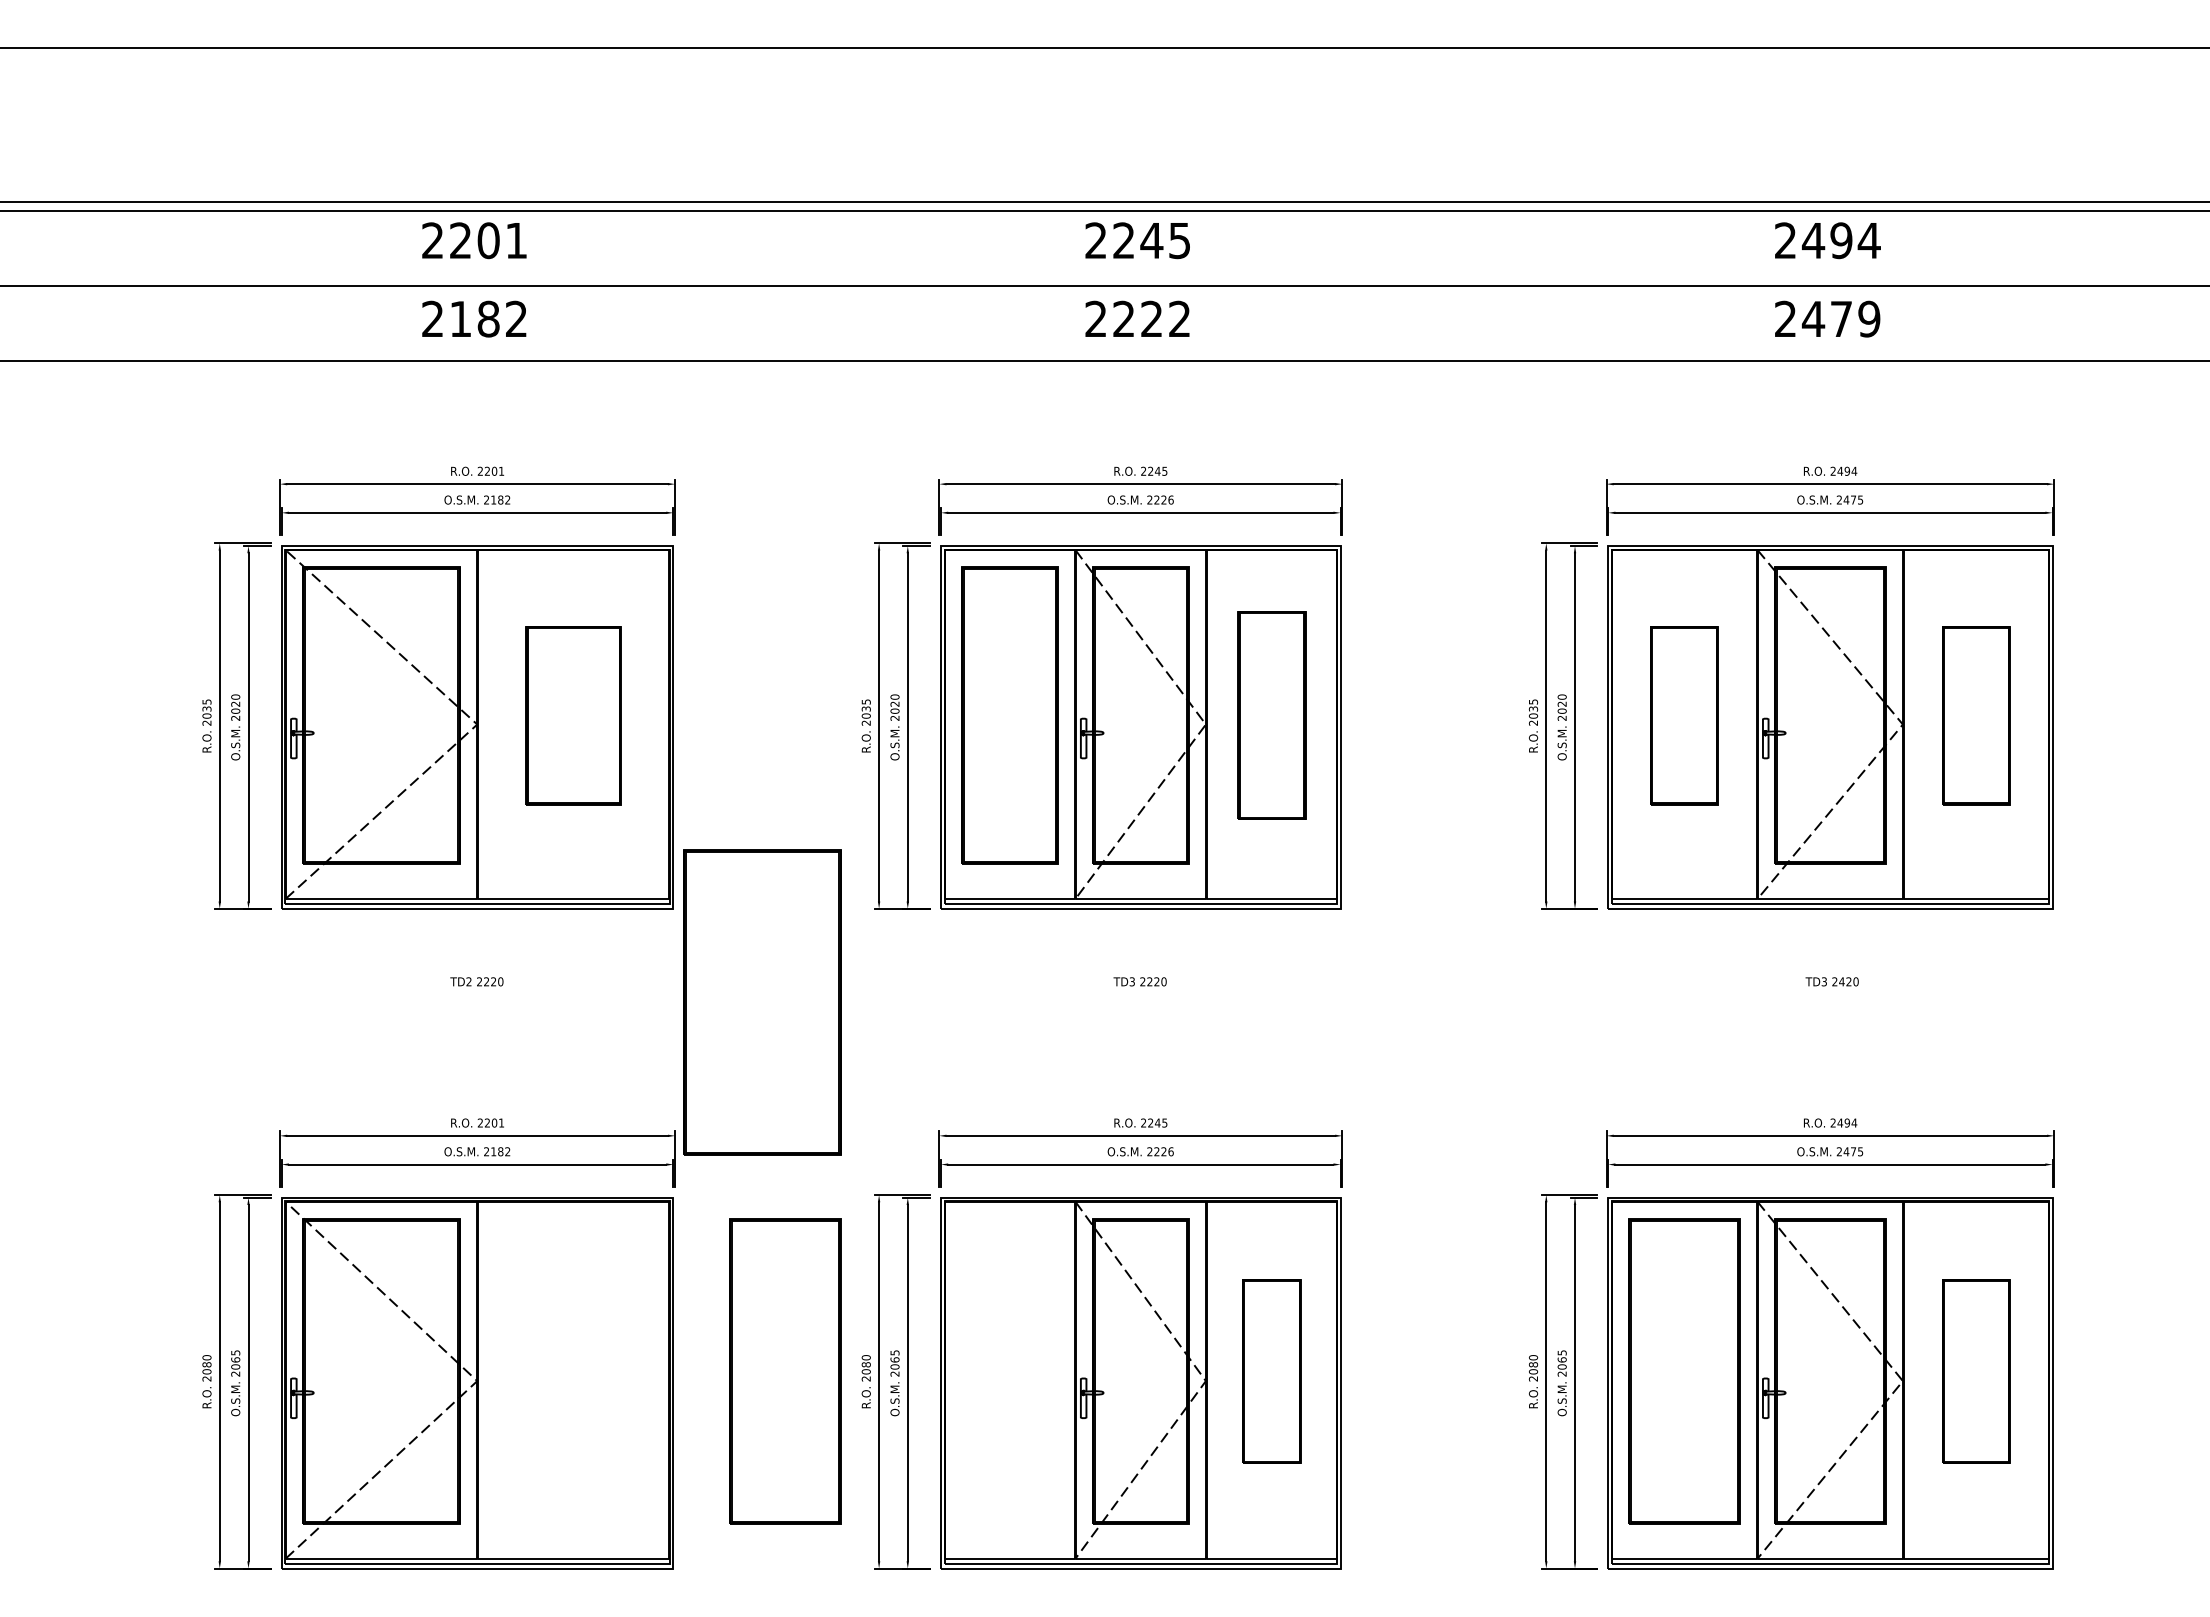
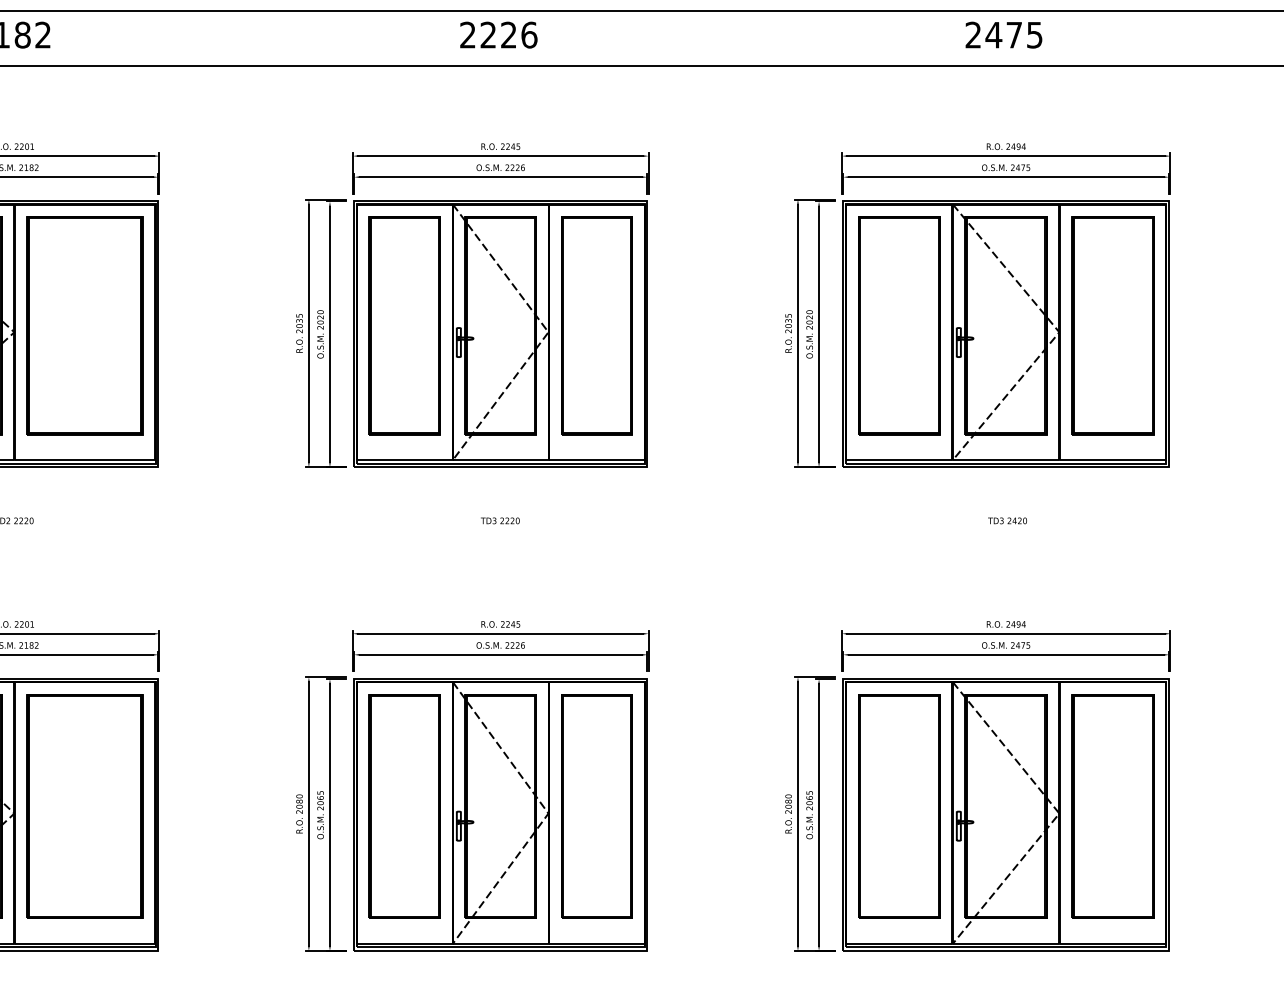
text: (1180, 318) -> (529, 34), 2222 -> 2226
text: (1869, 318) -> (1034, 34), 2479 -> 2475
part: (573, 715) -> (84, 325), size x1.67
part: (1271, 715) -> (596, 325), size x1.43
part: (1684, 715) -> (899, 325), size x1.67
part: (1976, 715) -> (1113, 325), size x1.67
part: (762, 1002) -> (84, 806), moved
part: (785, 1371) -> (240, 806), removed
part: (1009, 1371) -> (404, 806), added
part: (1271, 1371) -> (596, 806), size x1.67
part: (1976, 1371) -> (1113, 806), size x1.67

